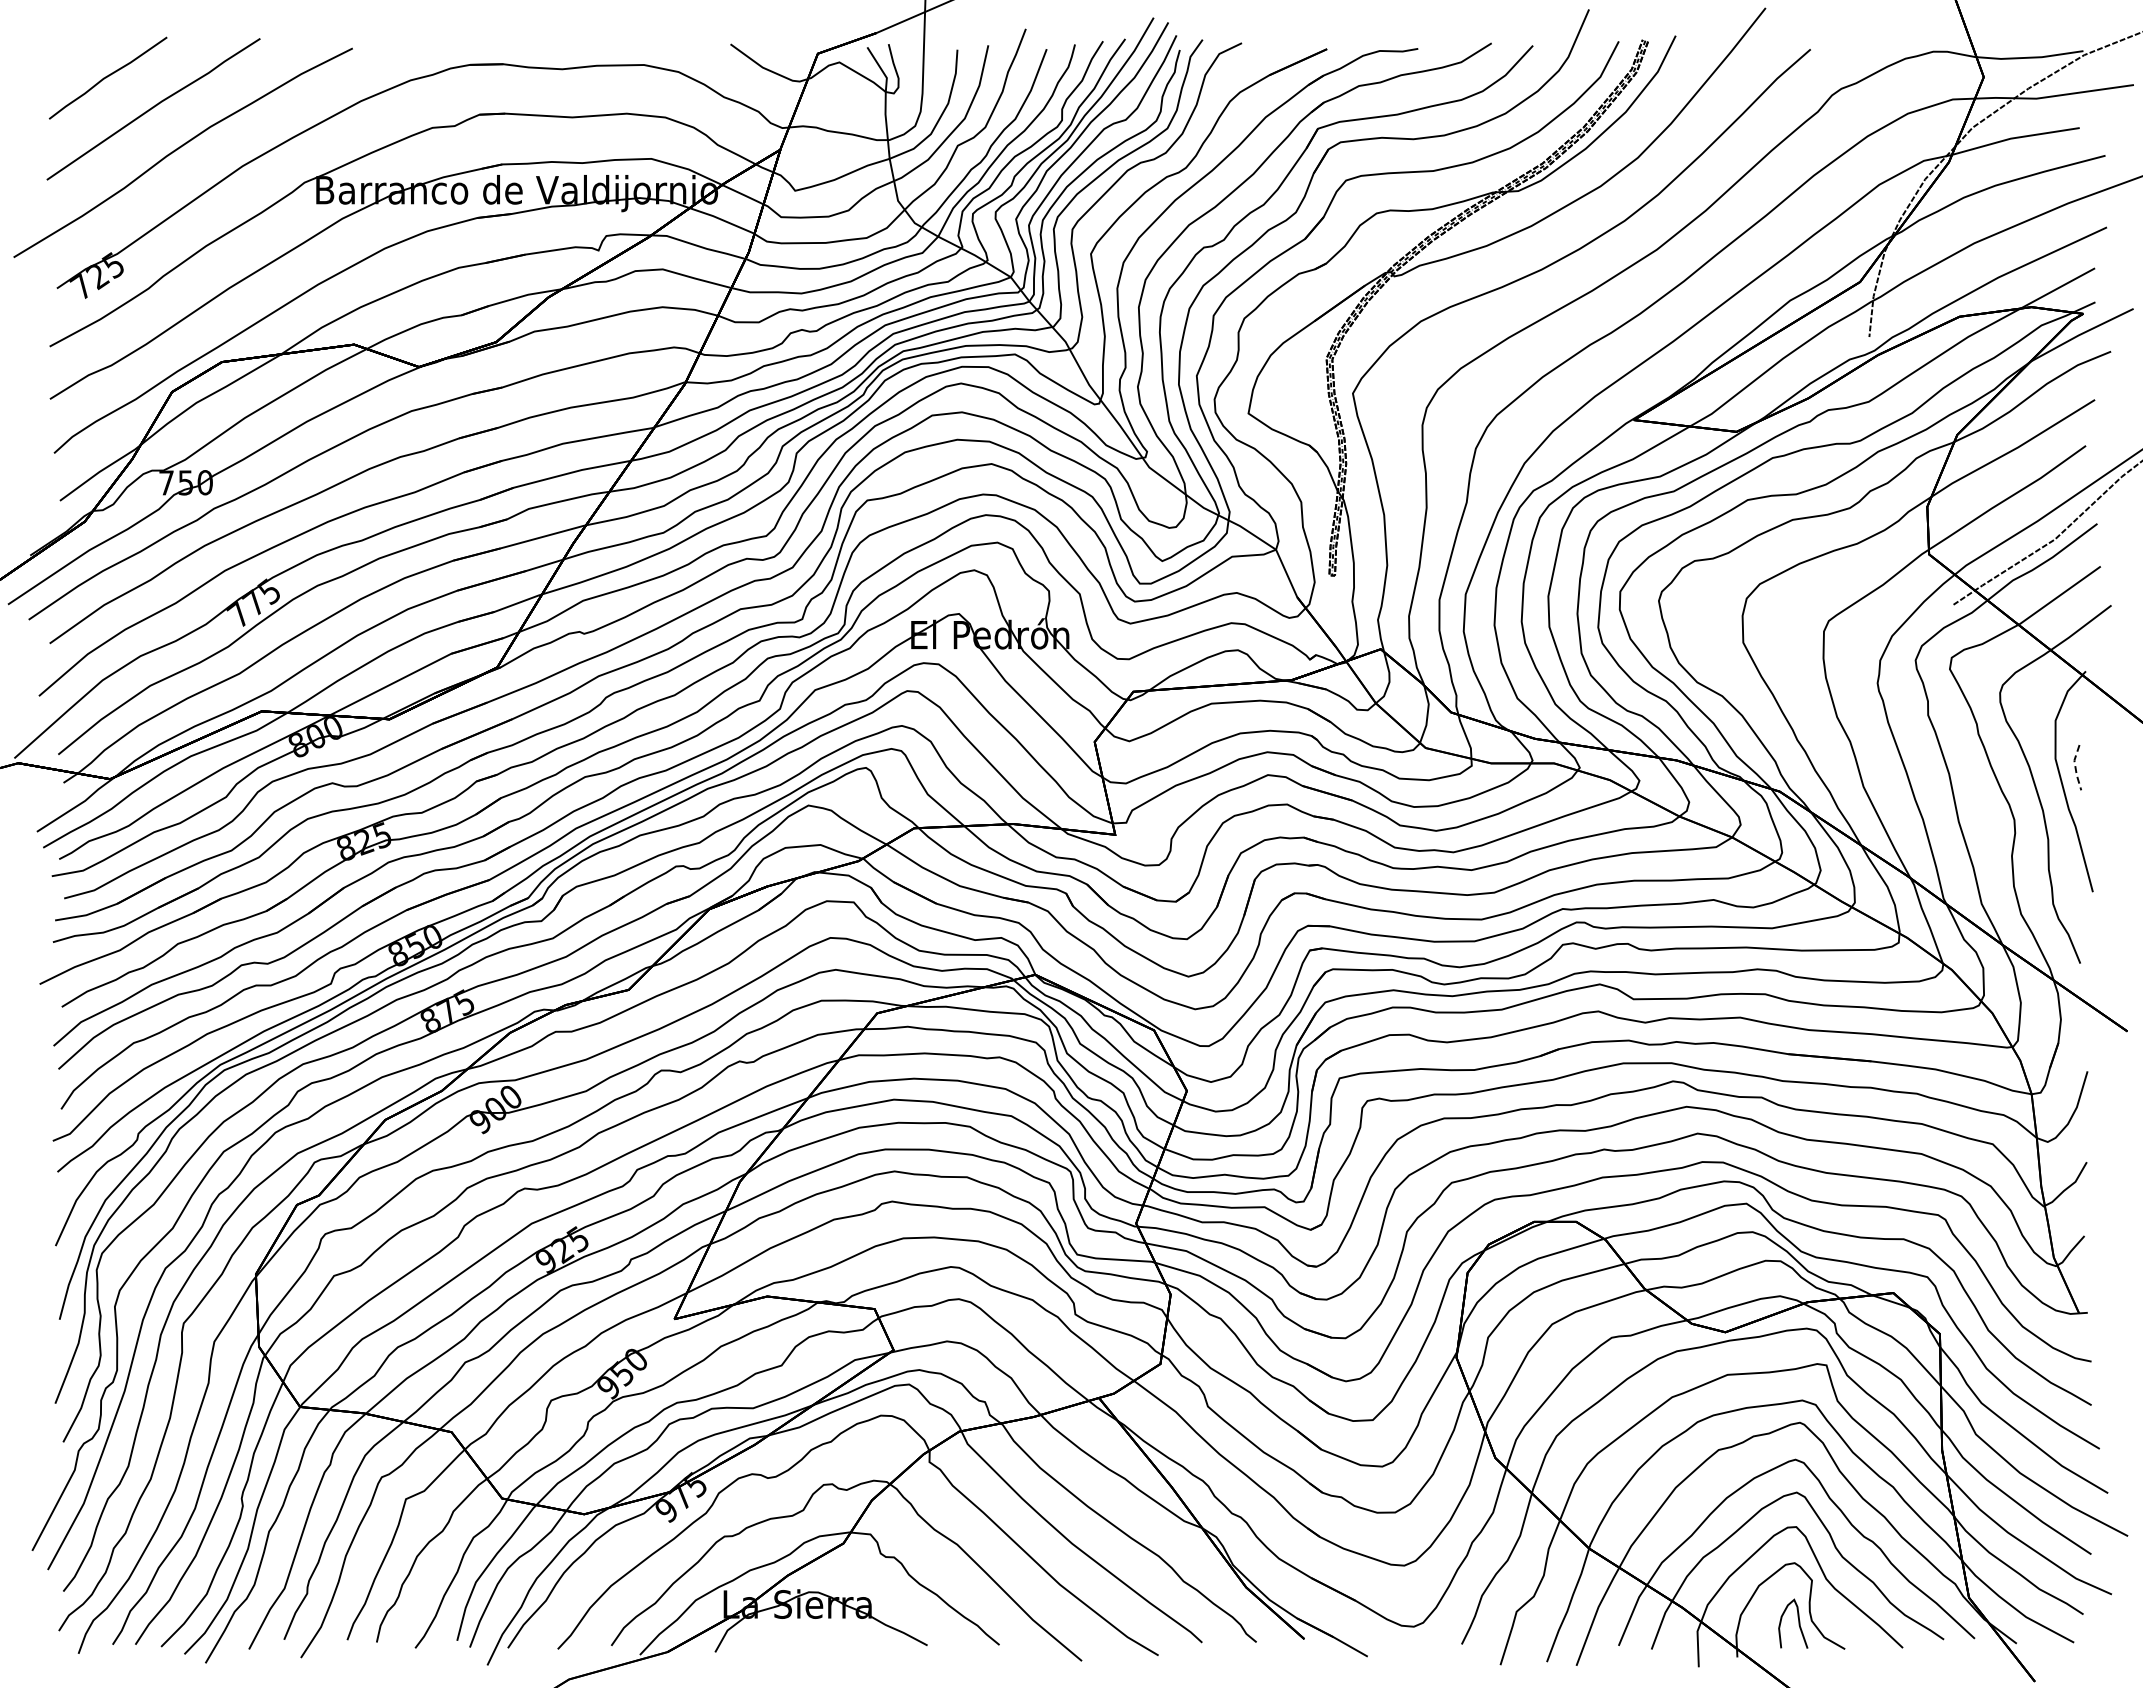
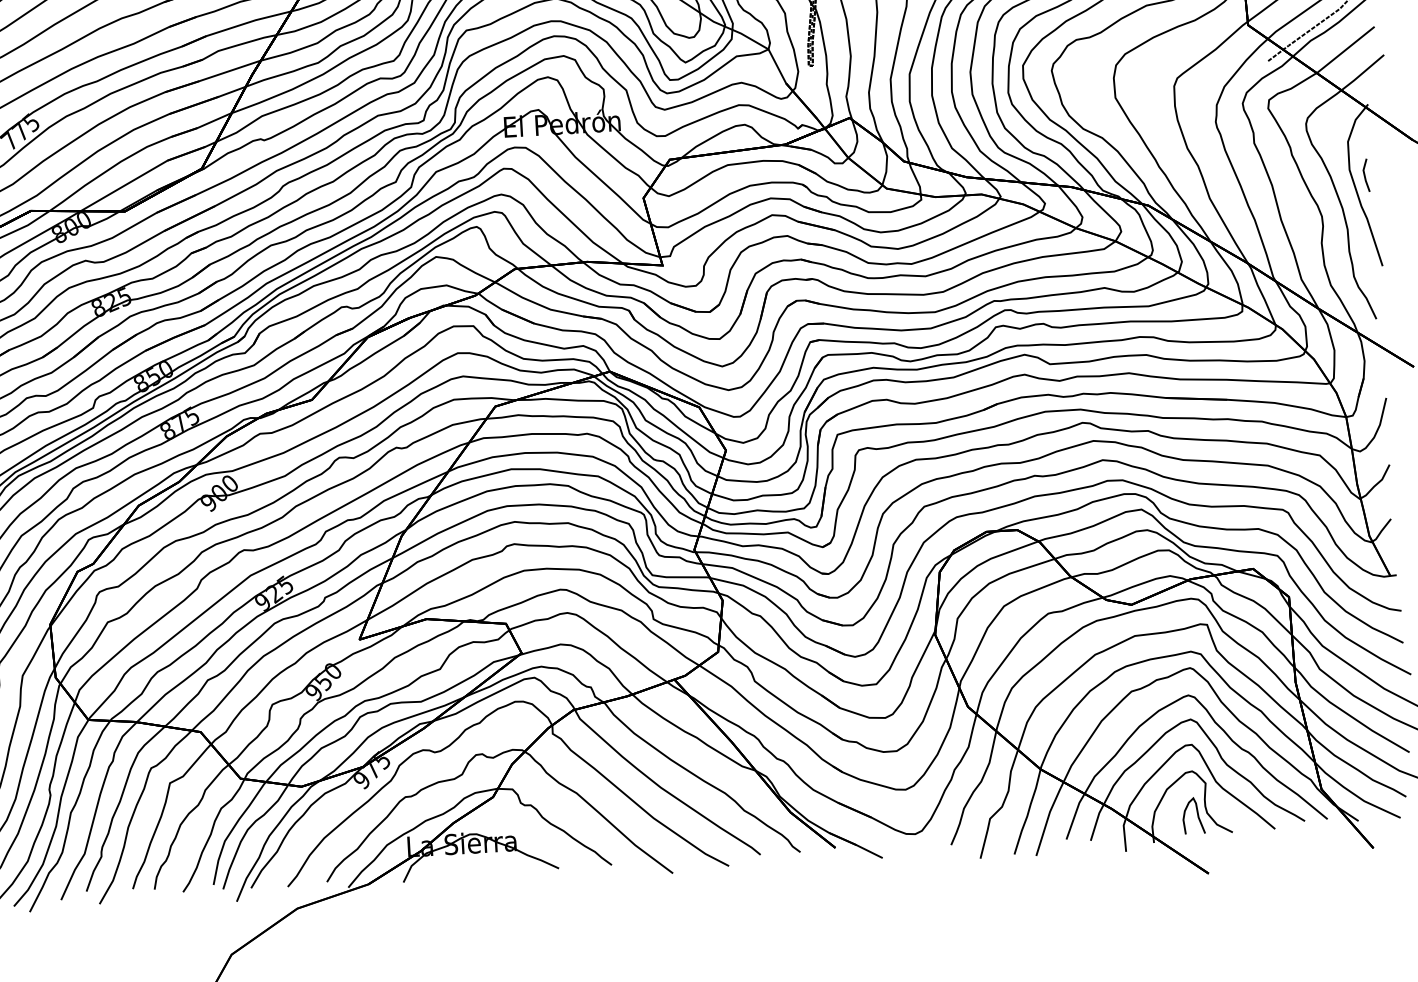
line: (2075, 768) -> (1364, 176), dashed -> solid

